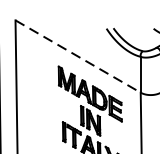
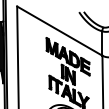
line: (79, 57) -> (60, 31), dashed -> solid

